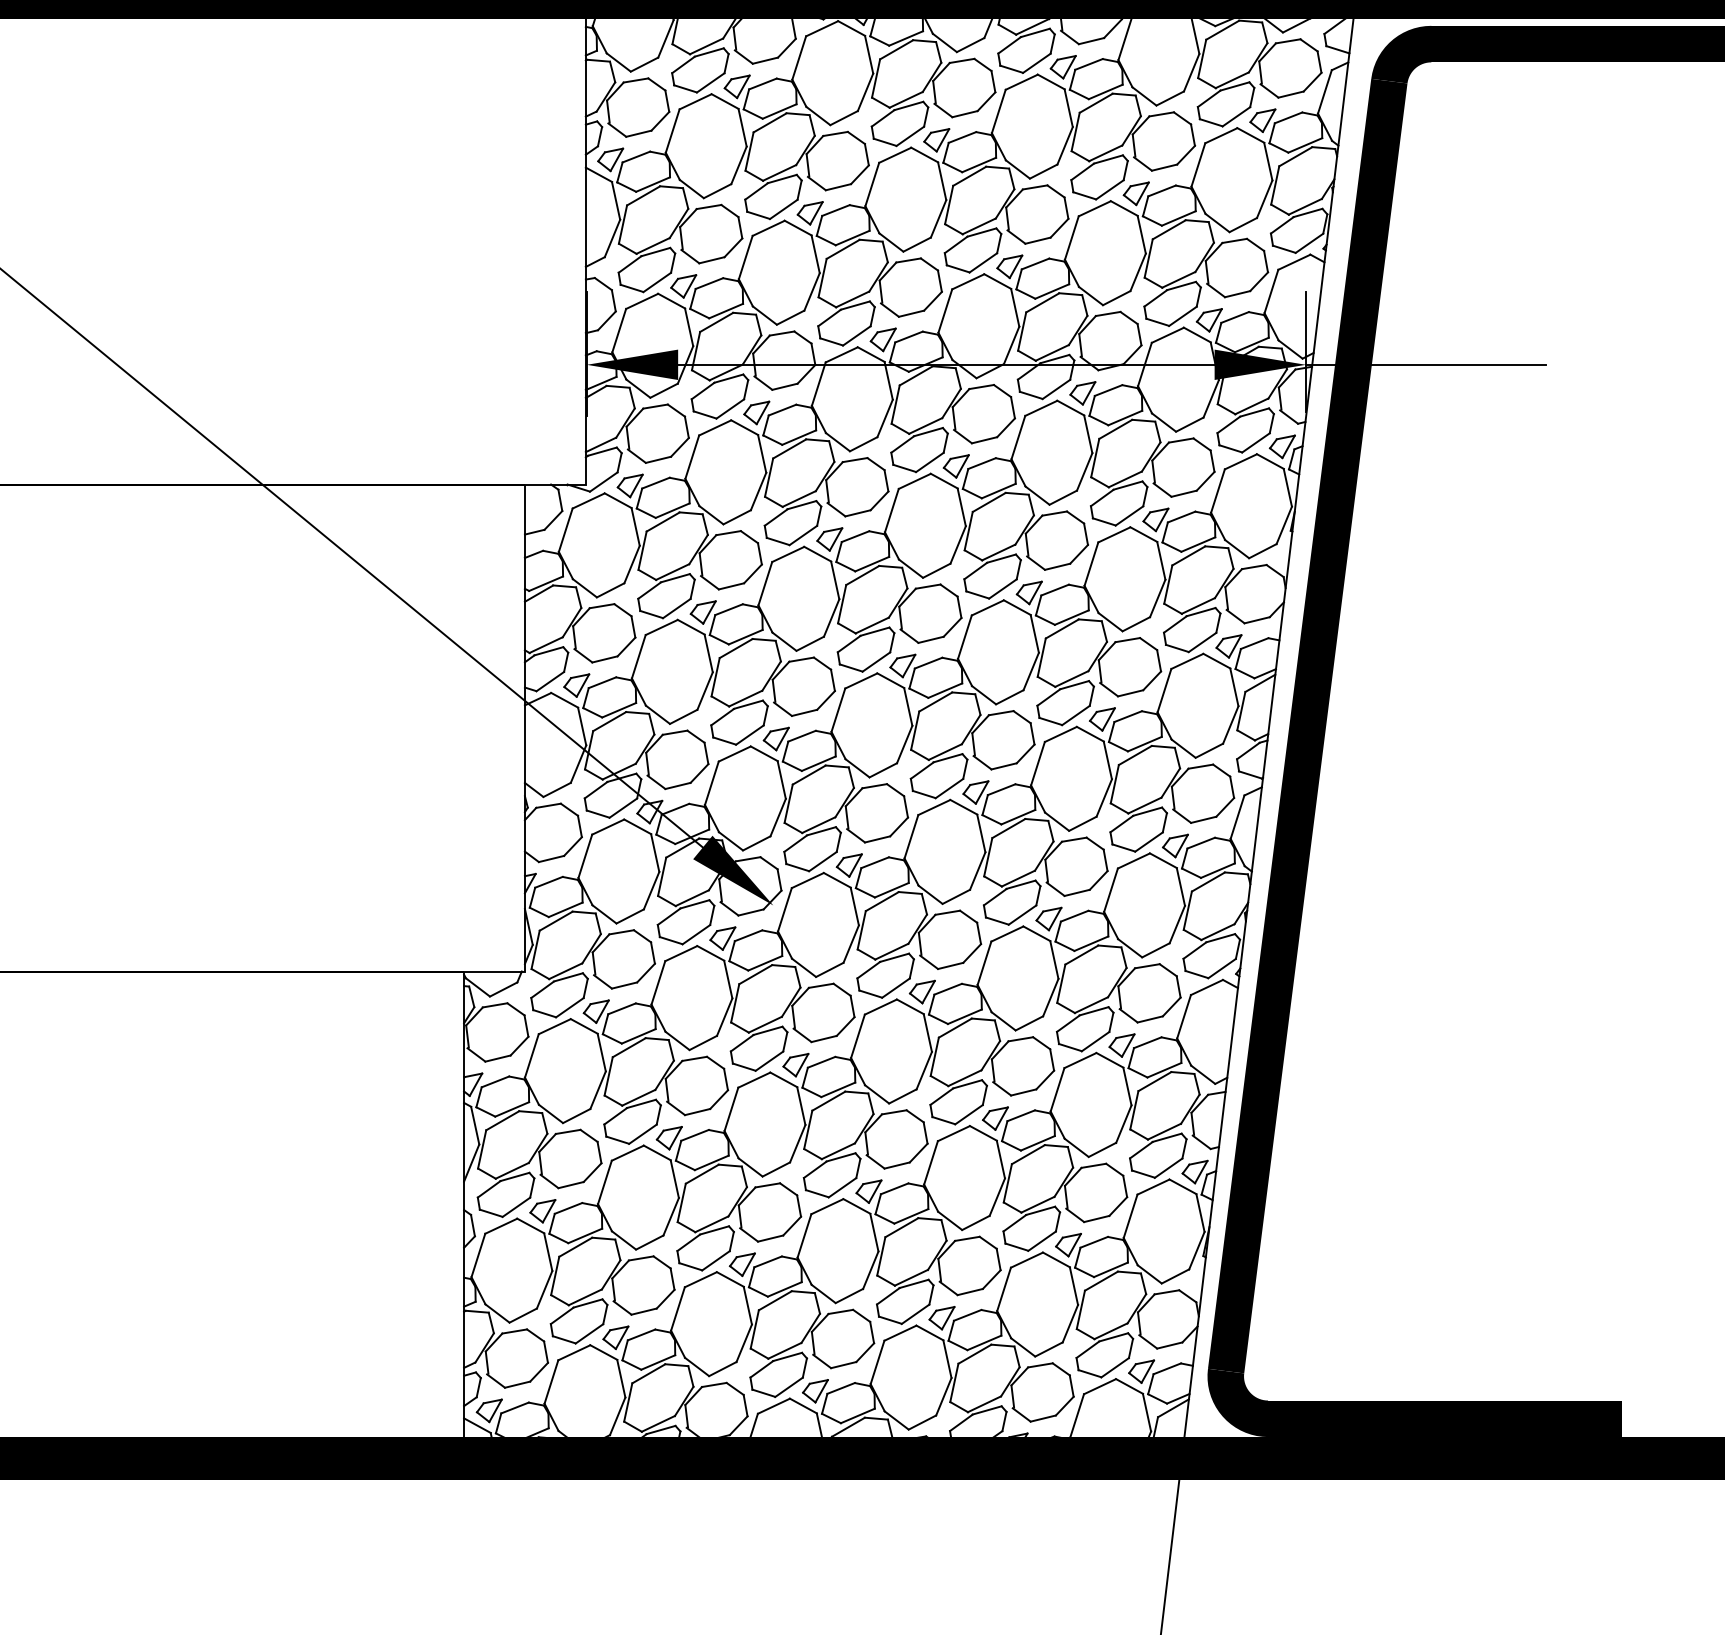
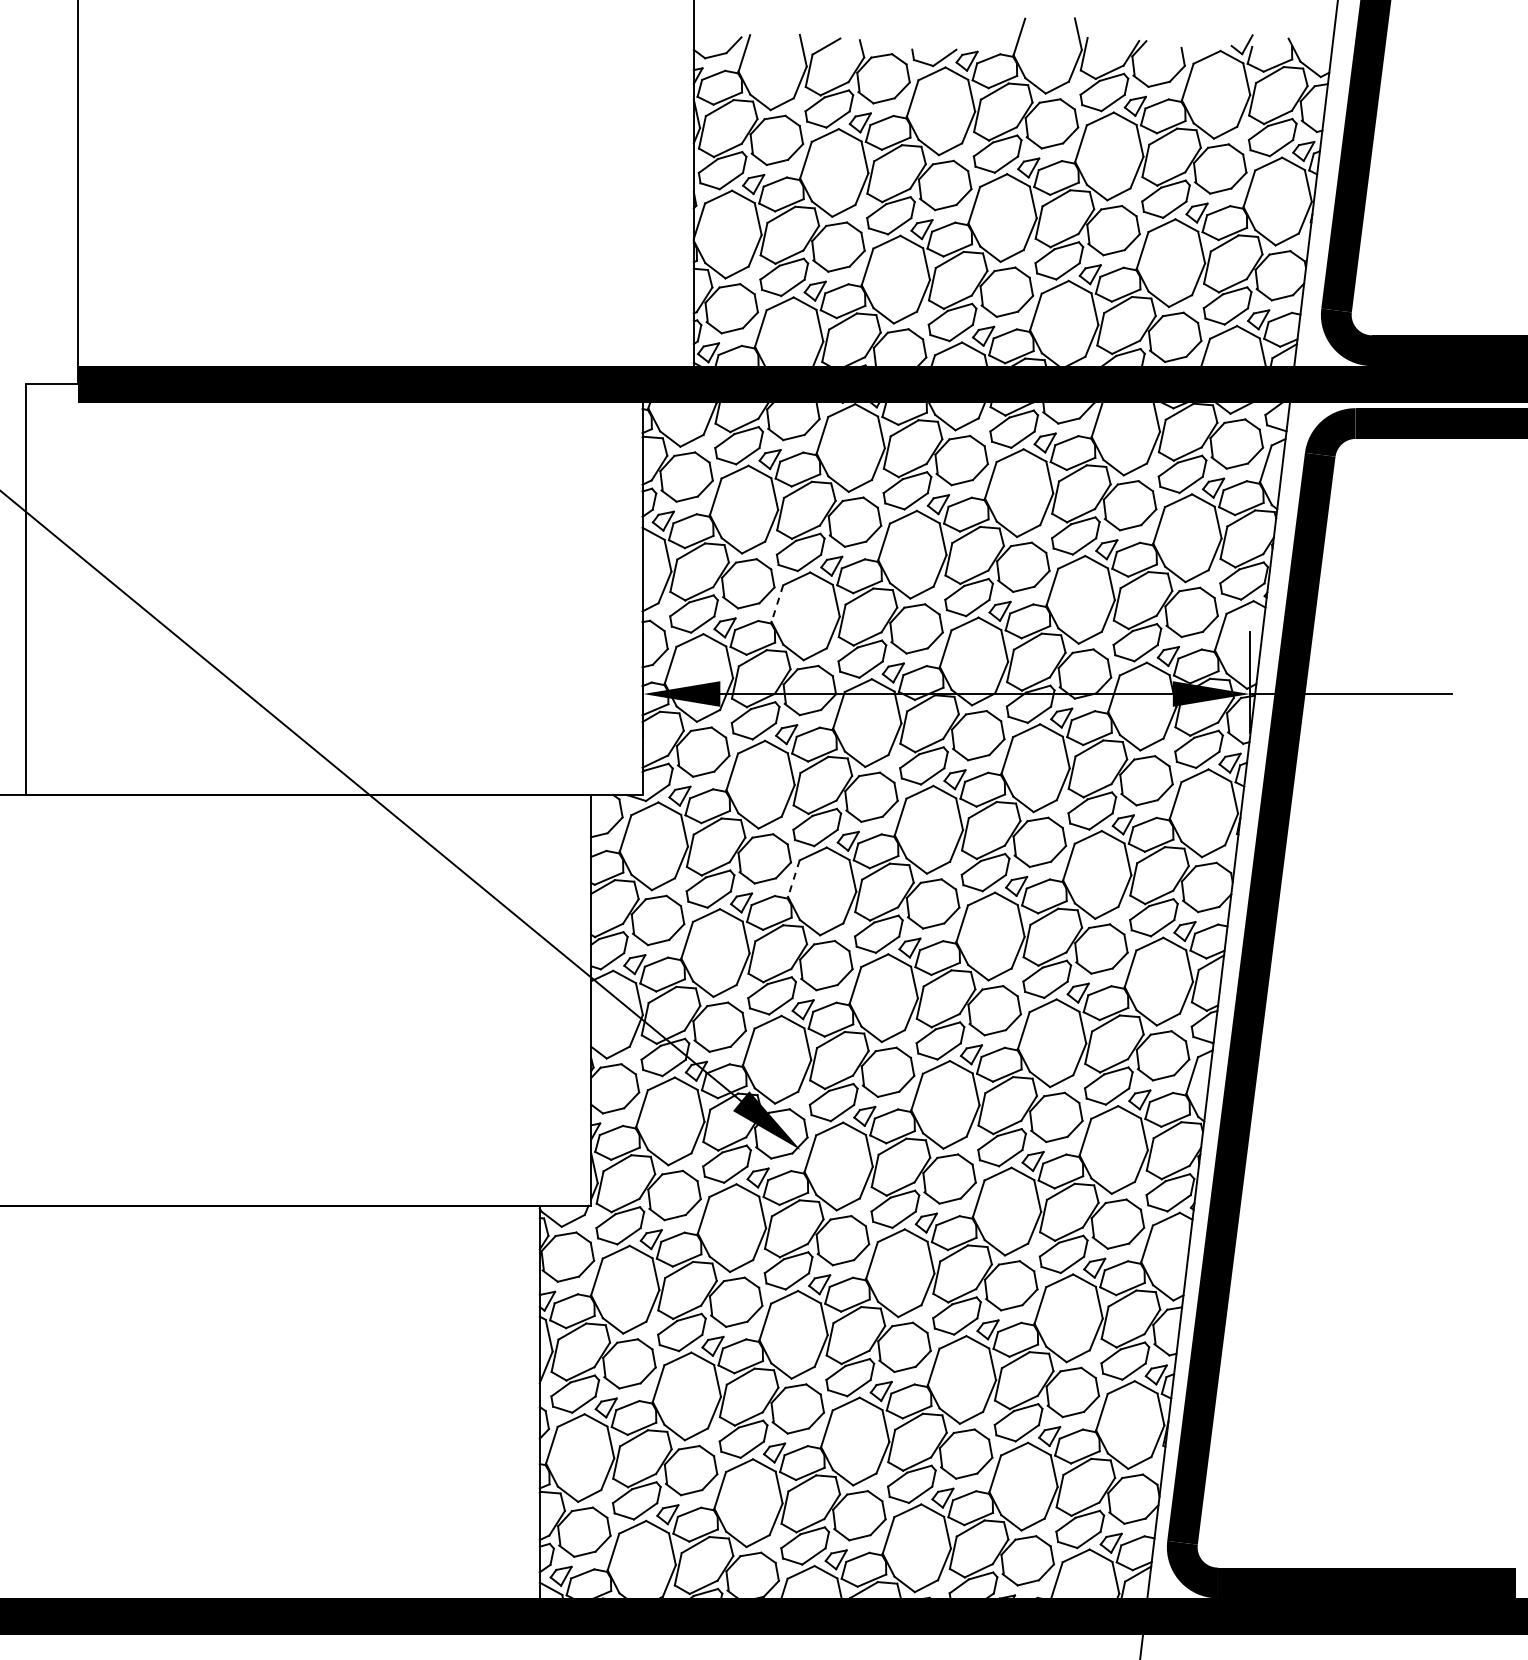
line: (745, 258) -> (777, 604), solid -> dashed
line: (764, 584) -> (793, 879), solid -> dashed

